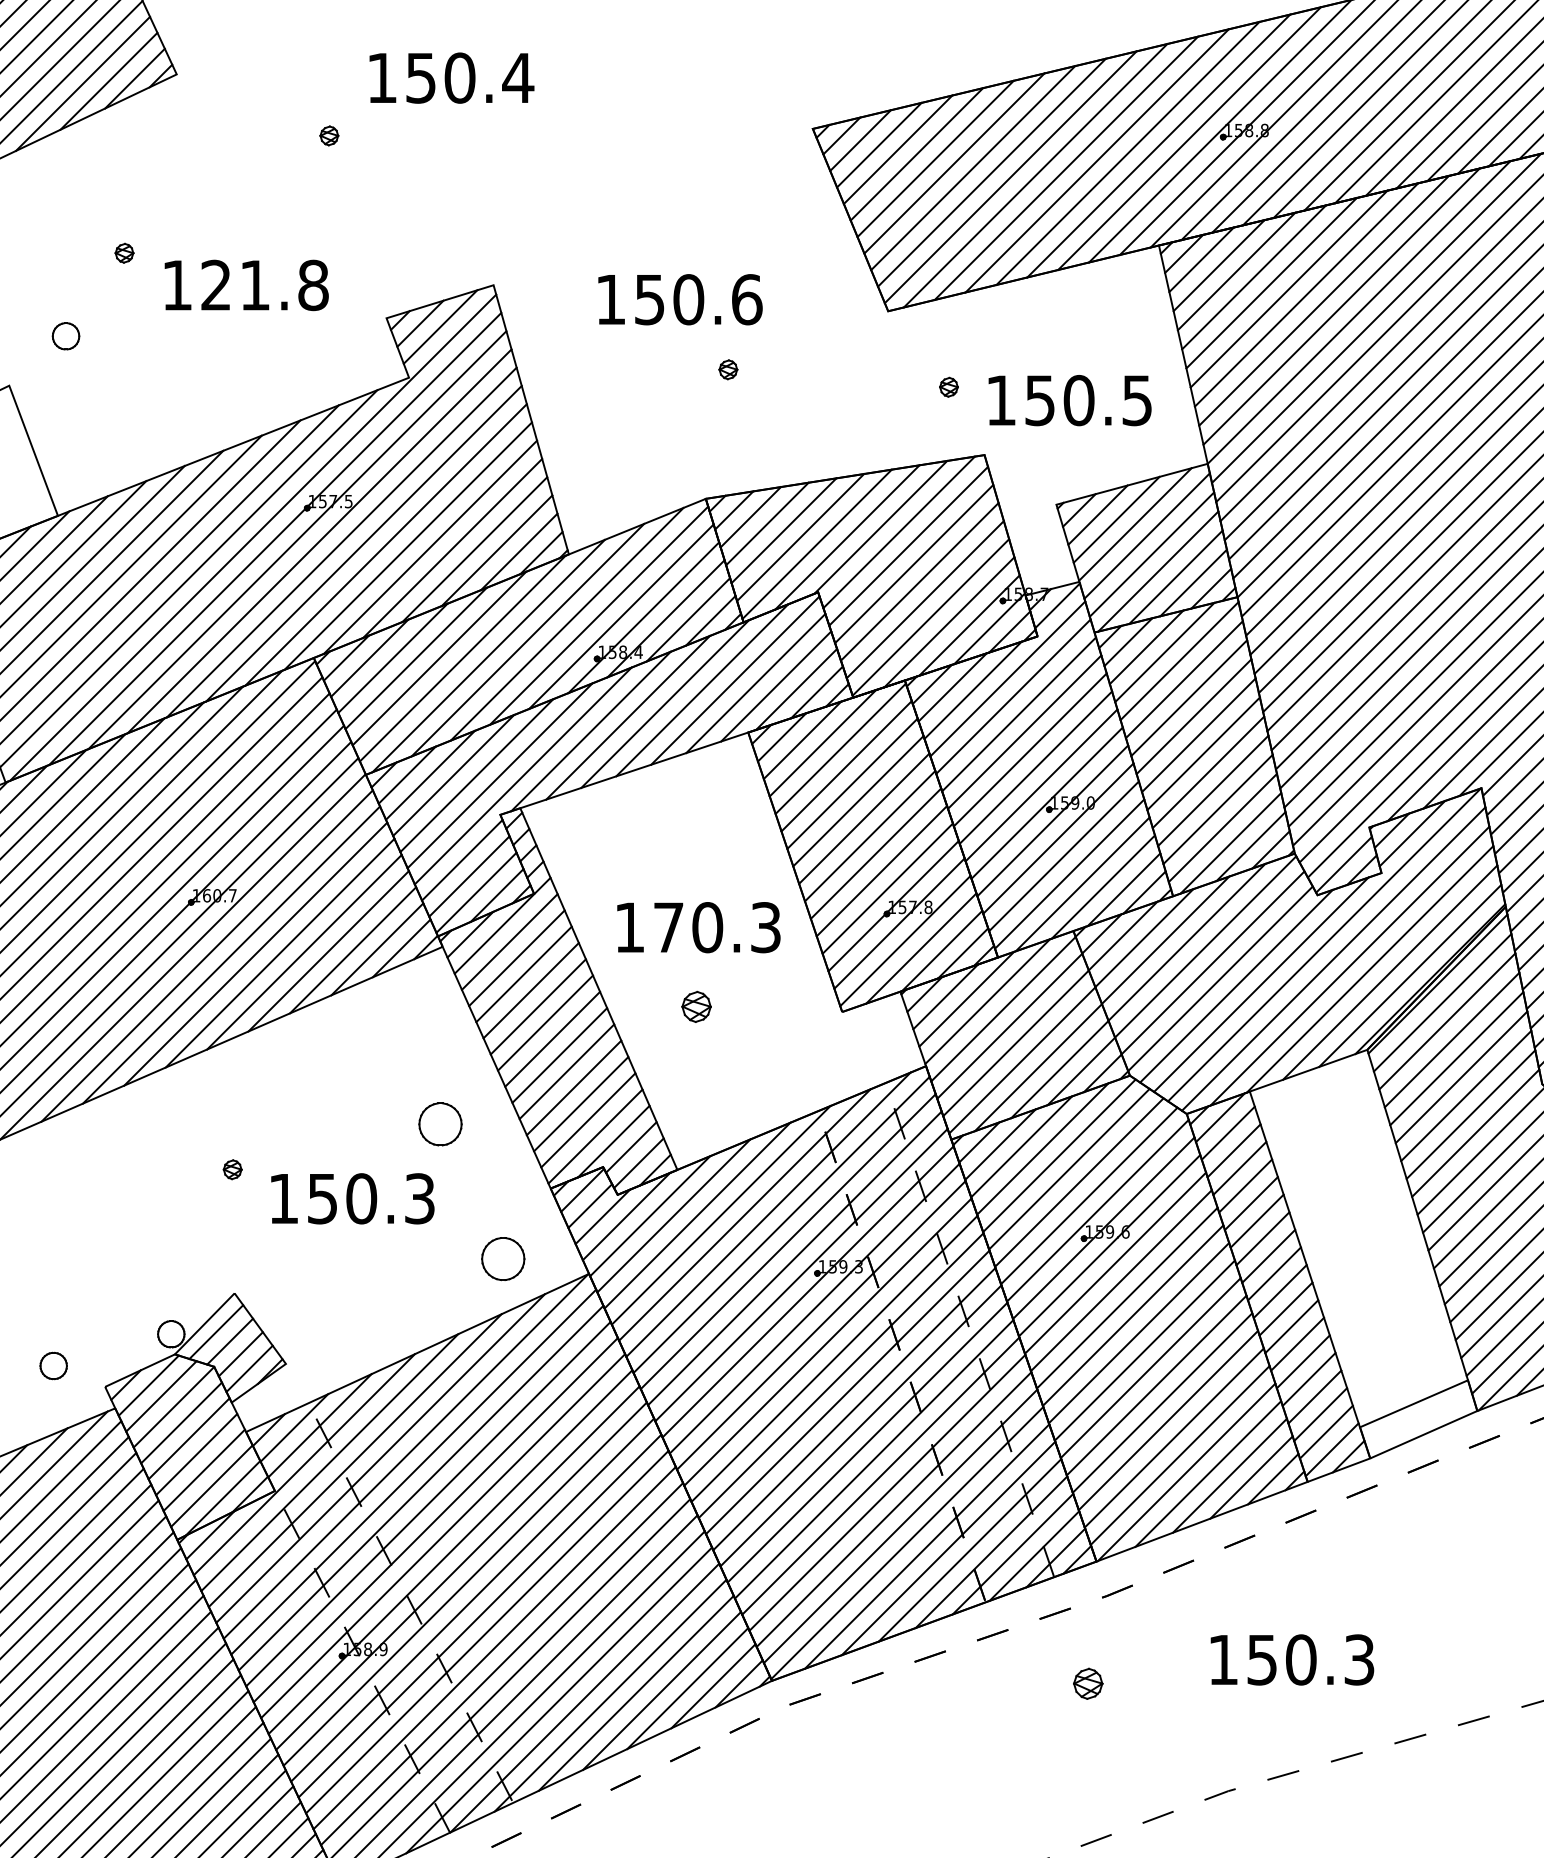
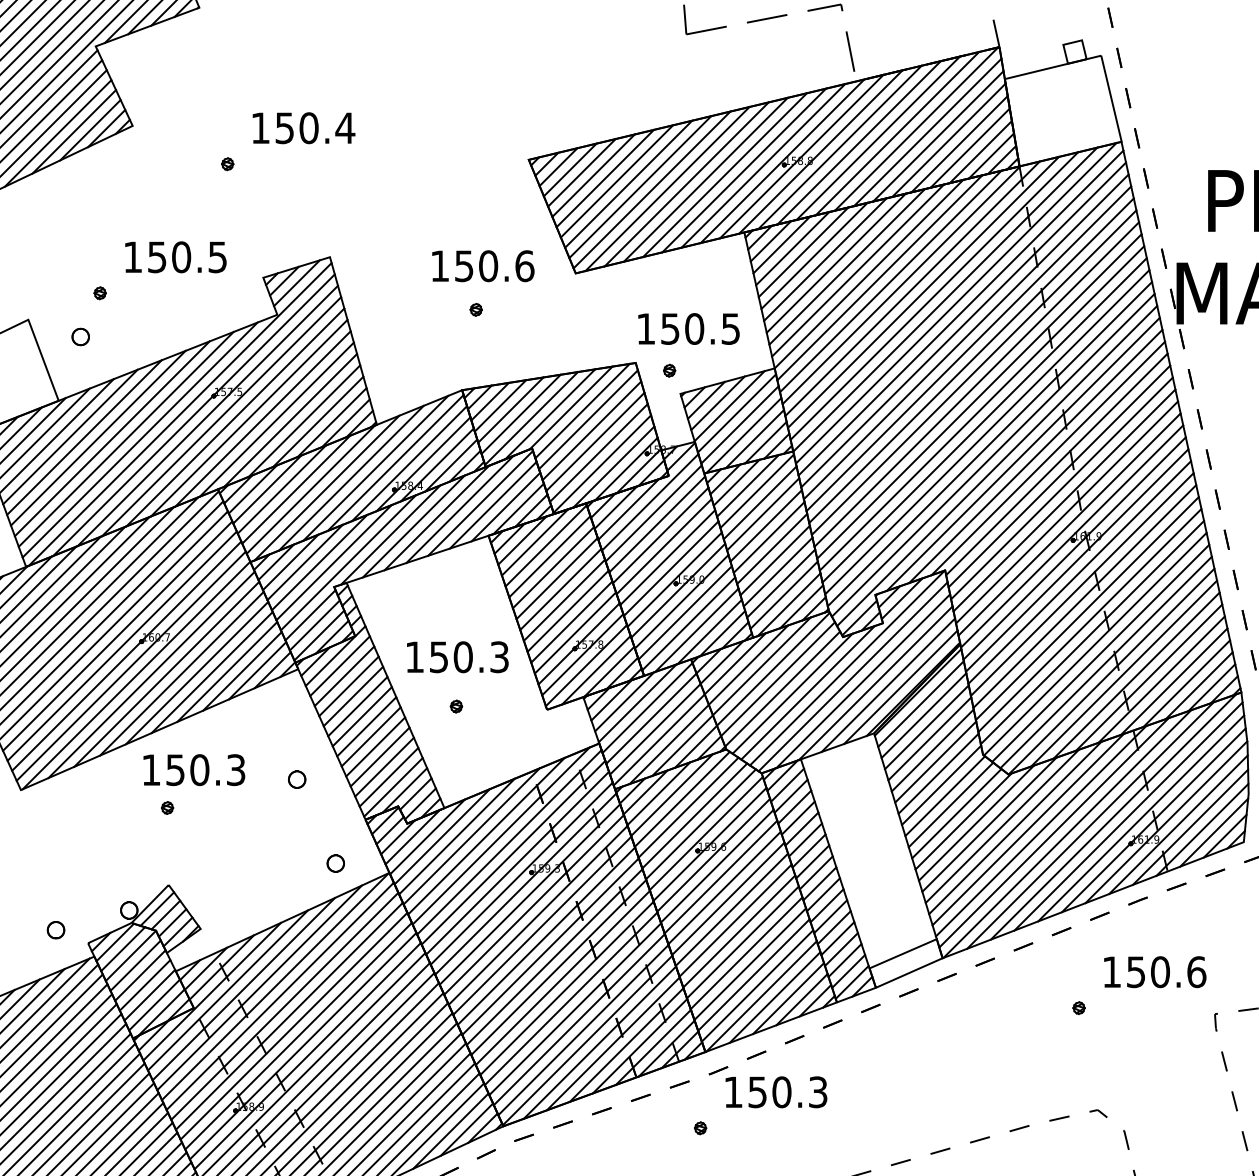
part: (123, 253) -> (99, 293), moved
text: (264, 285) -> (187, 257), 121.8 -> 150.5
text: (680, 300) -> (483, 266), moved
part: (65, 335) -> (80, 336), moved
part: (948, 386) -> (669, 370), moved
text: (667, 928) -> (438, 657), 170.3 -> 150.3
part: (696, 1006) -> (456, 706), size x0.62
part: (441, 1123) -> (297, 779), size x0.62
text: (353, 1199) -> (194, 770), moved
part: (502, 1258) -> (335, 863), size x0.62
text: (1292, 1660) -> (776, 1092), moved
part: (1088, 1684) -> (700, 1128), size x0.62

